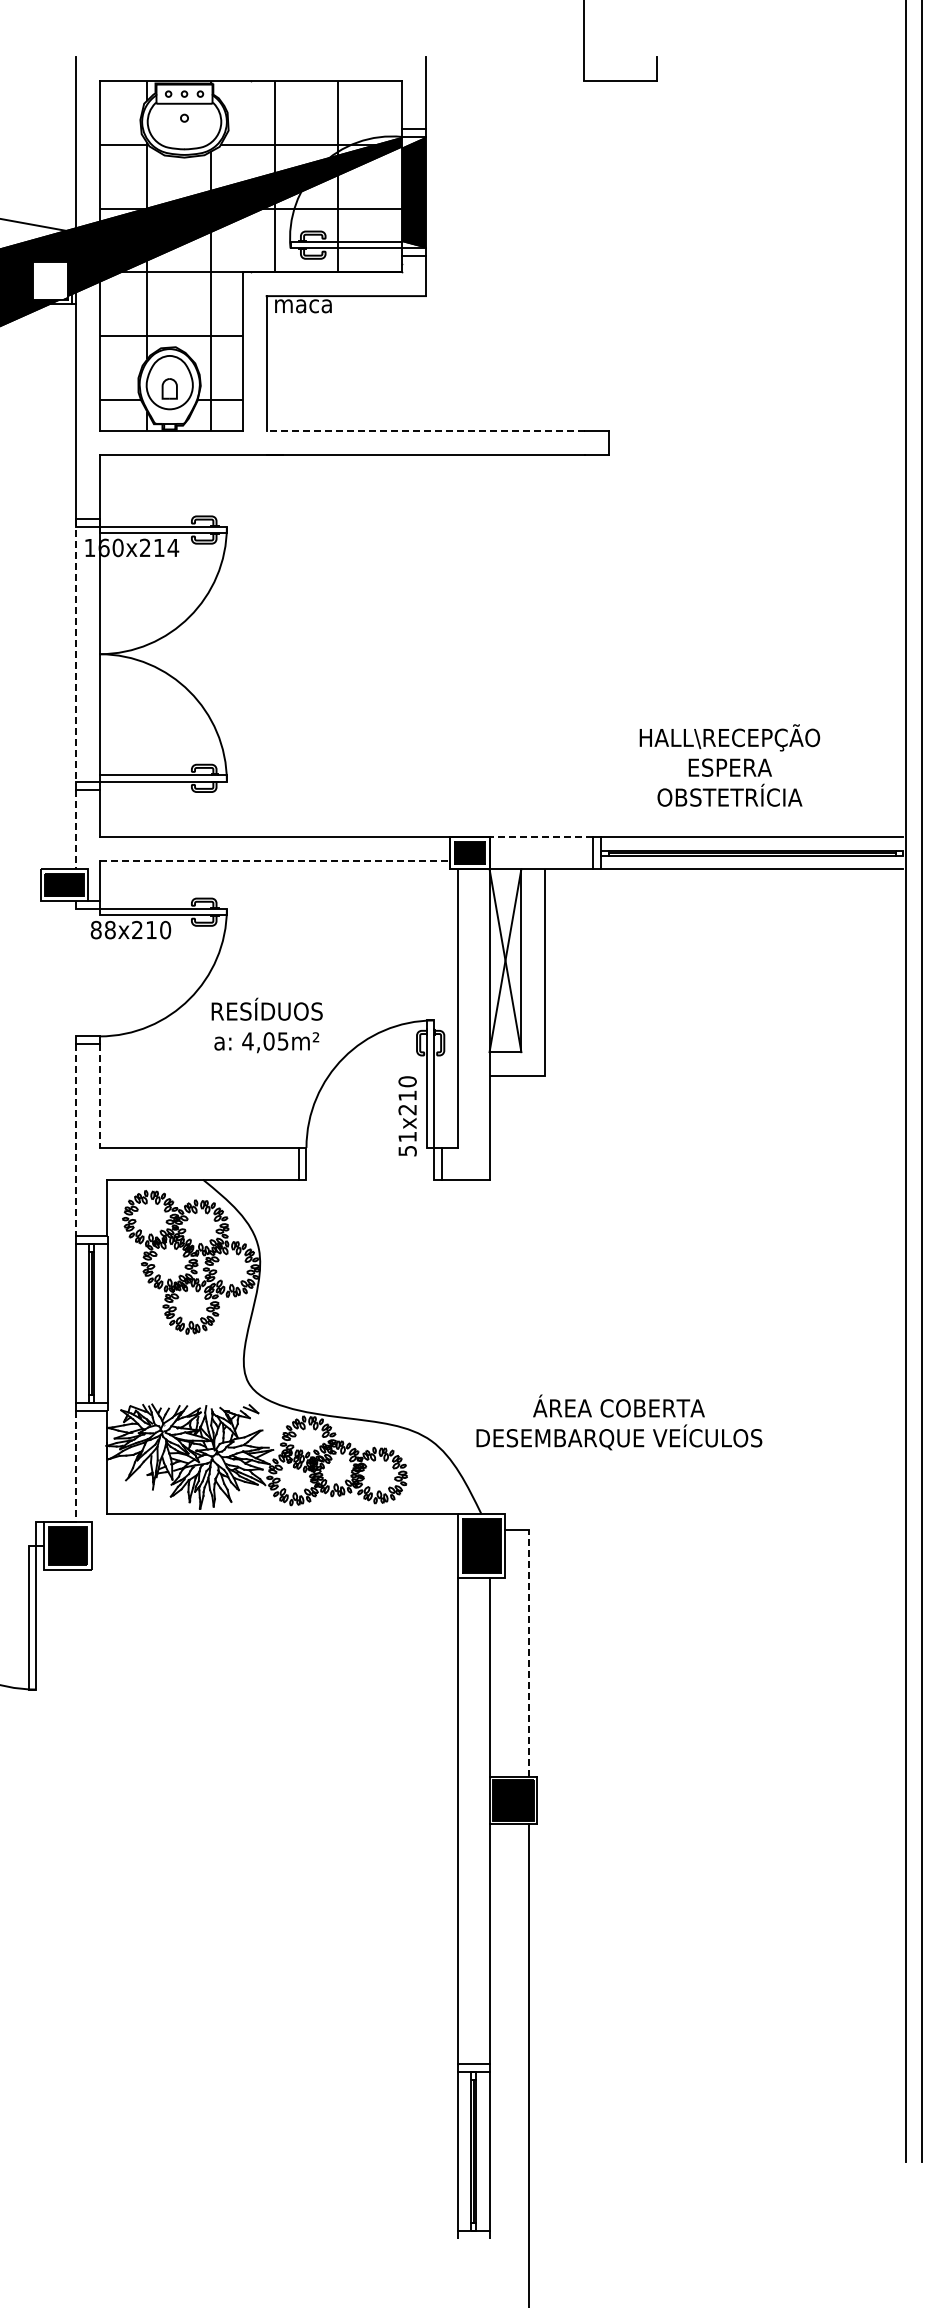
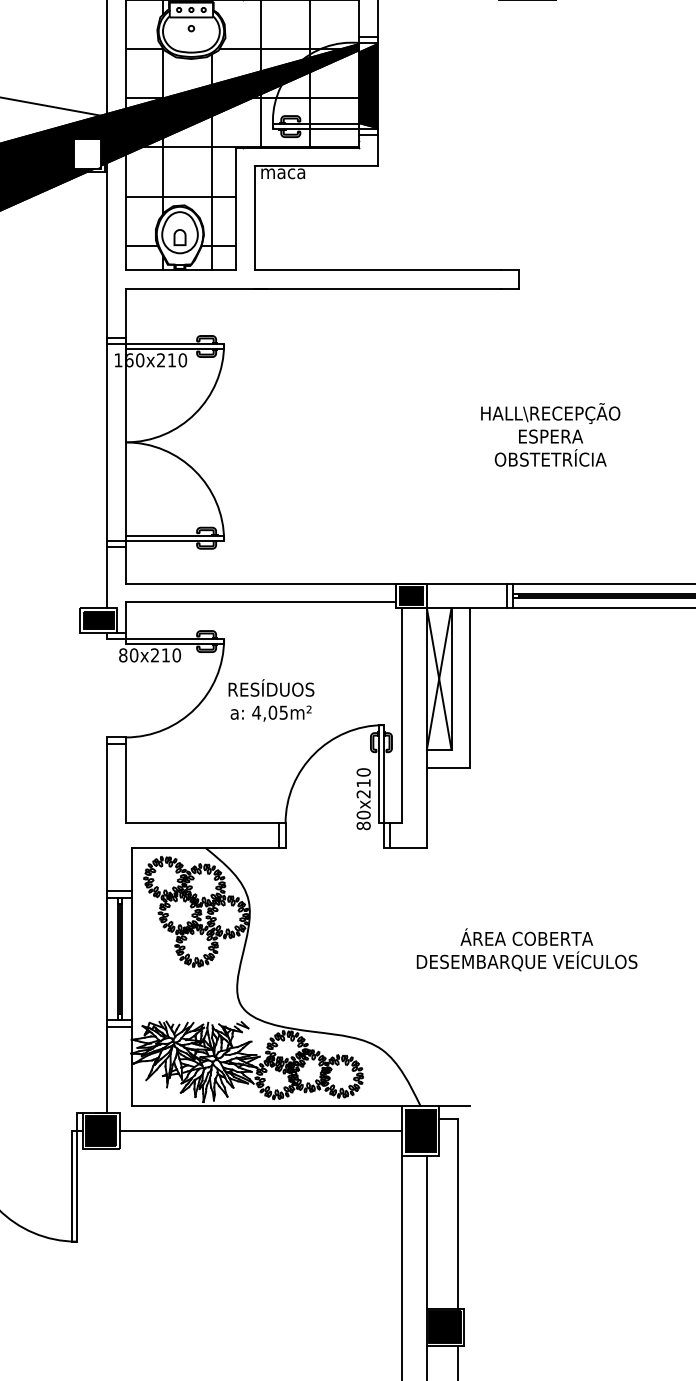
line: (425, 431) -> (377, 270), dashed -> solid
text: (173, 547) -> (182, 360), 160x214 -> 160x210
line: (75, 650) -> (107, 439), dashed -> solid
text: (729, 765) -> (550, 434), moved
line: (75, 829) -> (107, 577), dashed -> solid
line: (541, 837) -> (467, 583), dashed -> solid
line: (275, 861) -> (261, 602), dashed -> solid
text: (109, 929) -> (133, 654), 88x210 -> 80x210
text: (266, 1025) -> (270, 700), moved
line: (99, 1096) -> (125, 783), dashed -> solid
line: (75, 1140) -> (107, 817), dashed -> solid
text: (407, 1143) -> (363, 820), 51x210 -> 80x210
text: (619, 1422) -> (527, 949), moved
line: (75, 1466) -> (107, 1069), dashed -> solid
line: (525, 1514) -> (454, 1106), added
line: (274, 1546) -> (260, 1131), added
line: (529, 1652) -> (457, 1213), dashed -> solid

